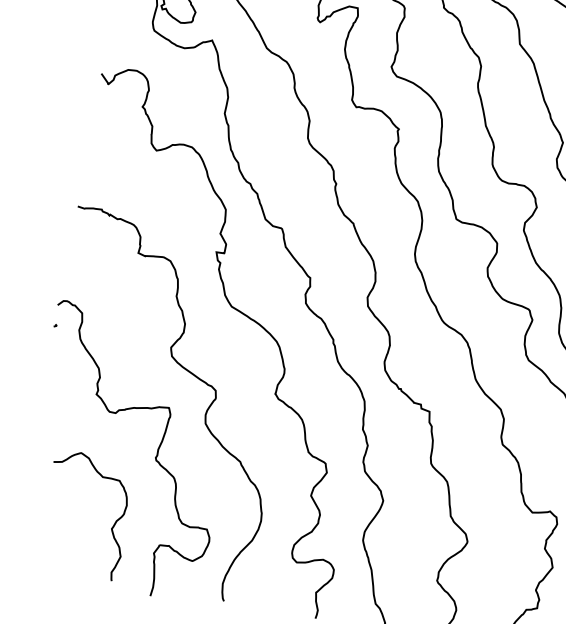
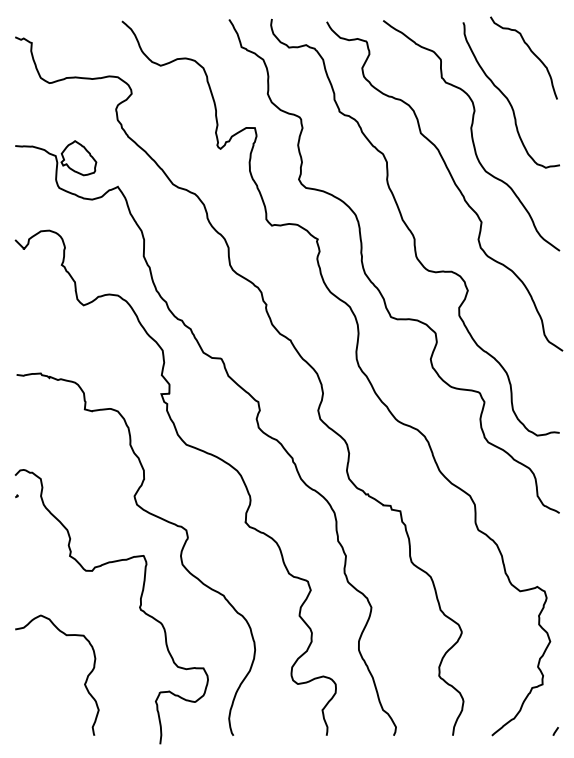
curve: (111, 526) -> (84, 682), moved

